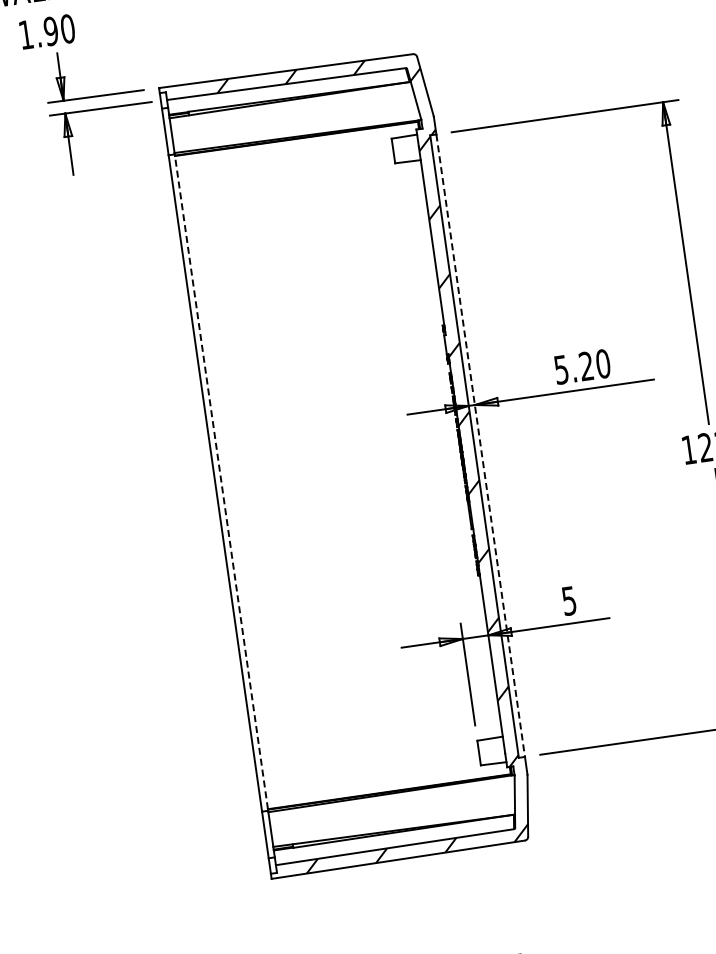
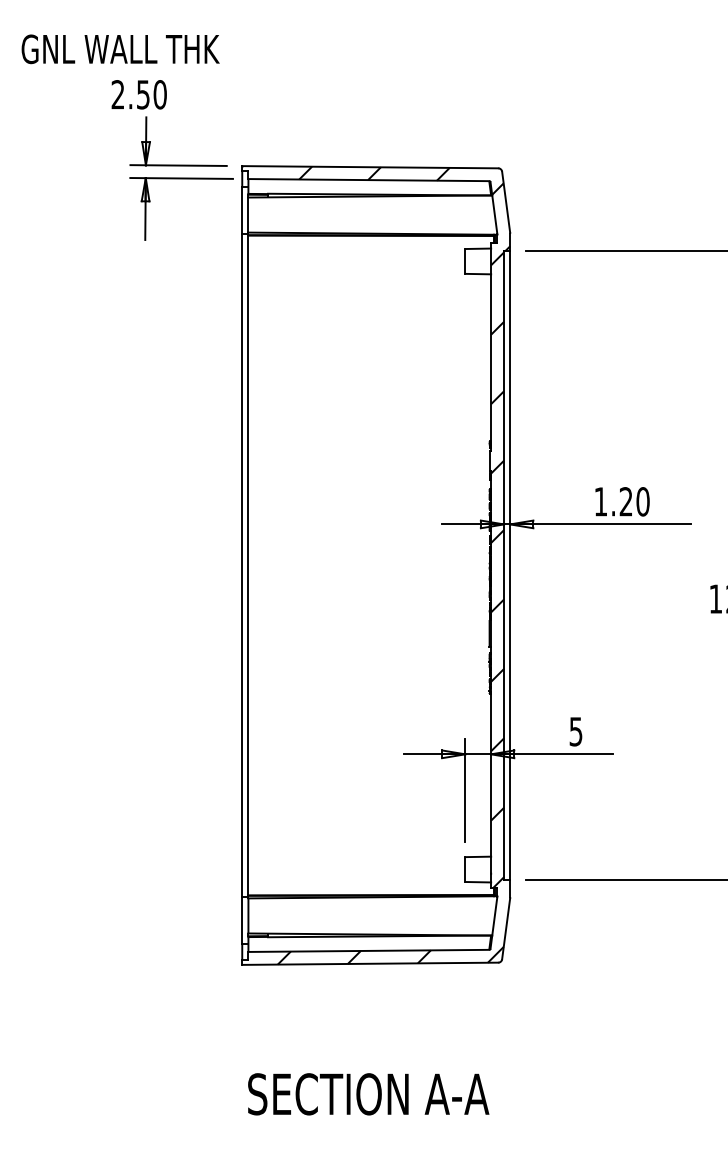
text: (38, 32) -> (130, 94), 1.90 -> 2.50
text: (561, 369) -> (600, 501), 5.20 -> 1.20
line: (481, 446) -> (510, 566), dashed -> solid
line: (221, 482) -> (248, 565), dashed -> solid

